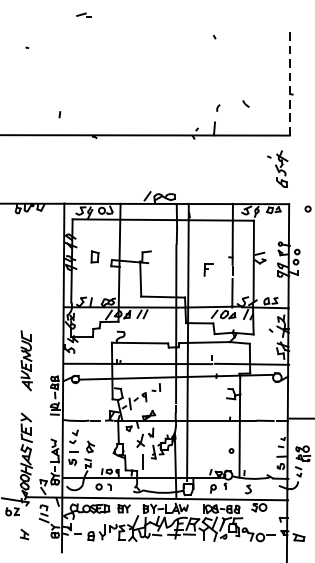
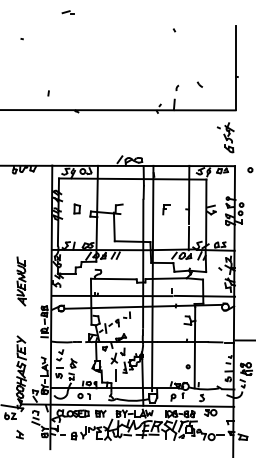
line: (289, 82) -> (235, 67), dashed -> solid
part: (208, 269) -> (166, 209), moved
part: (26, 360) -> (21, 281), moved

